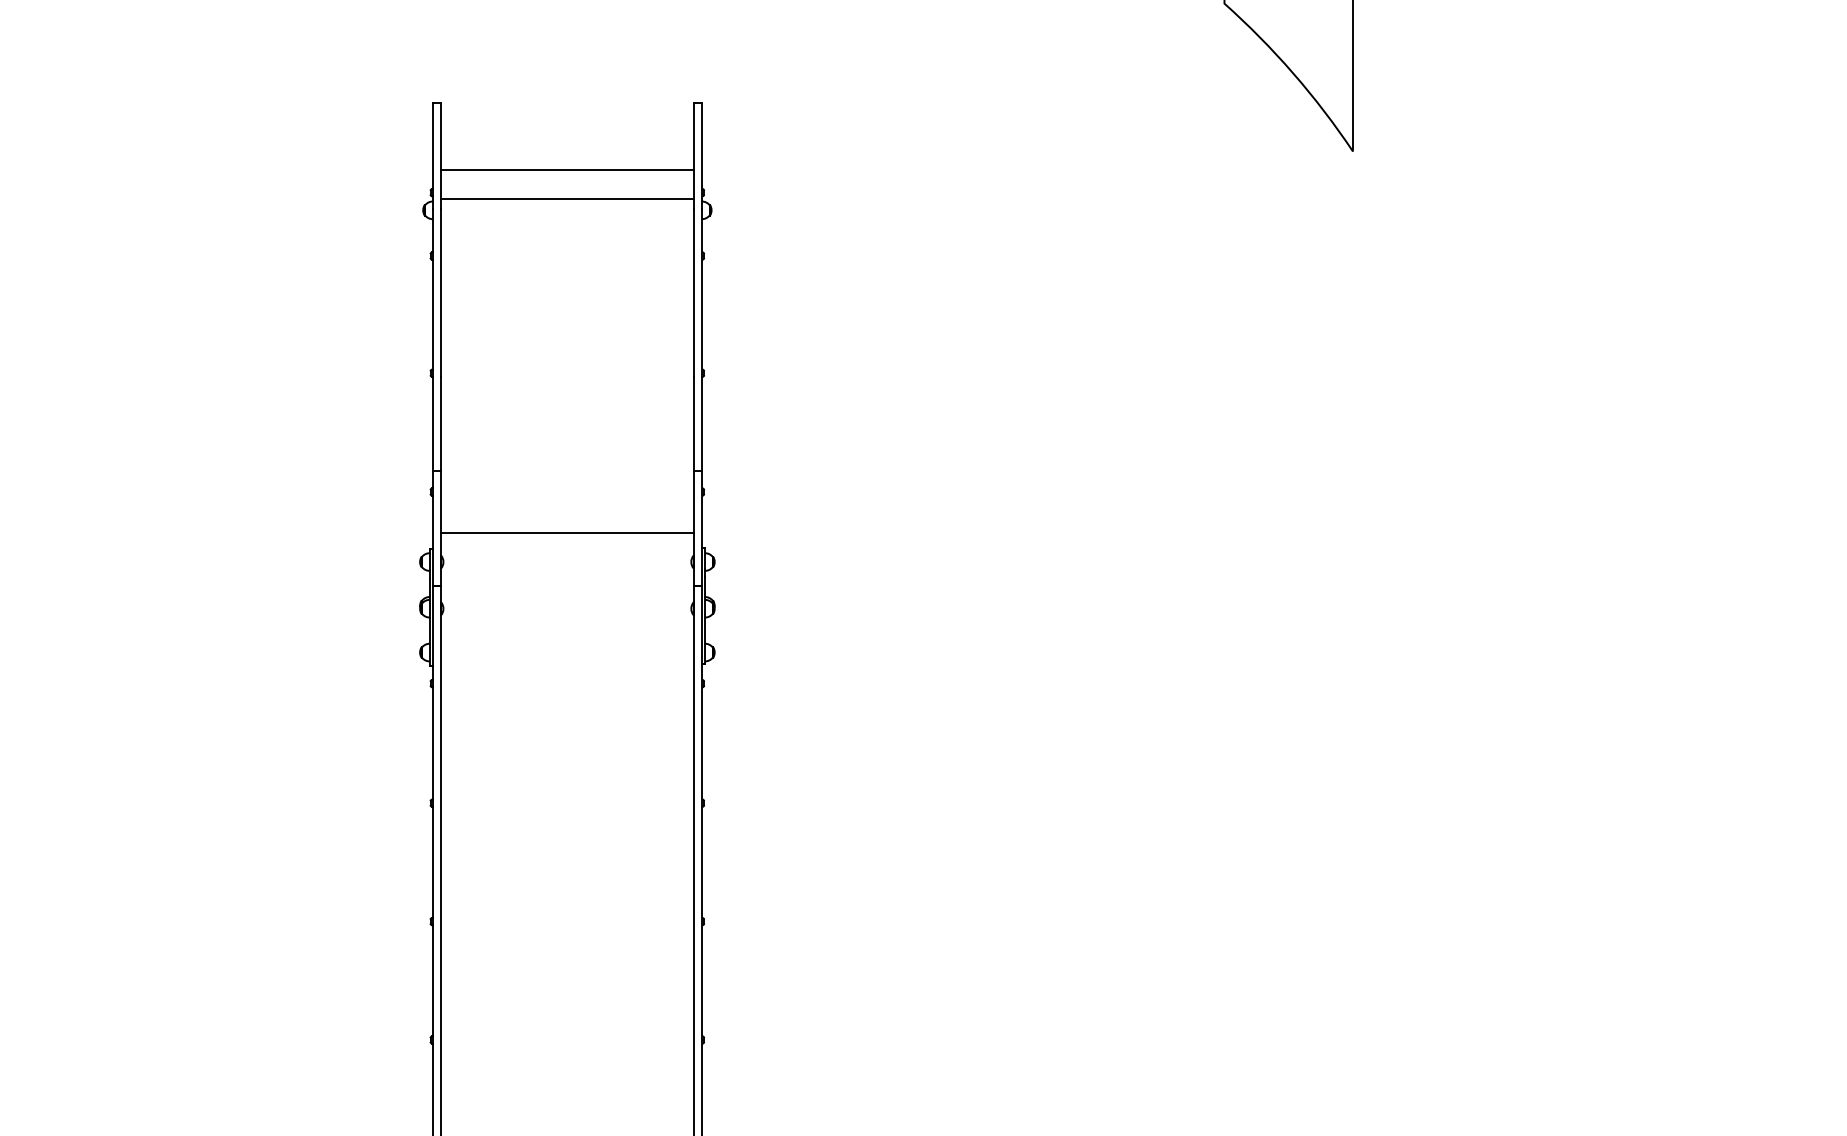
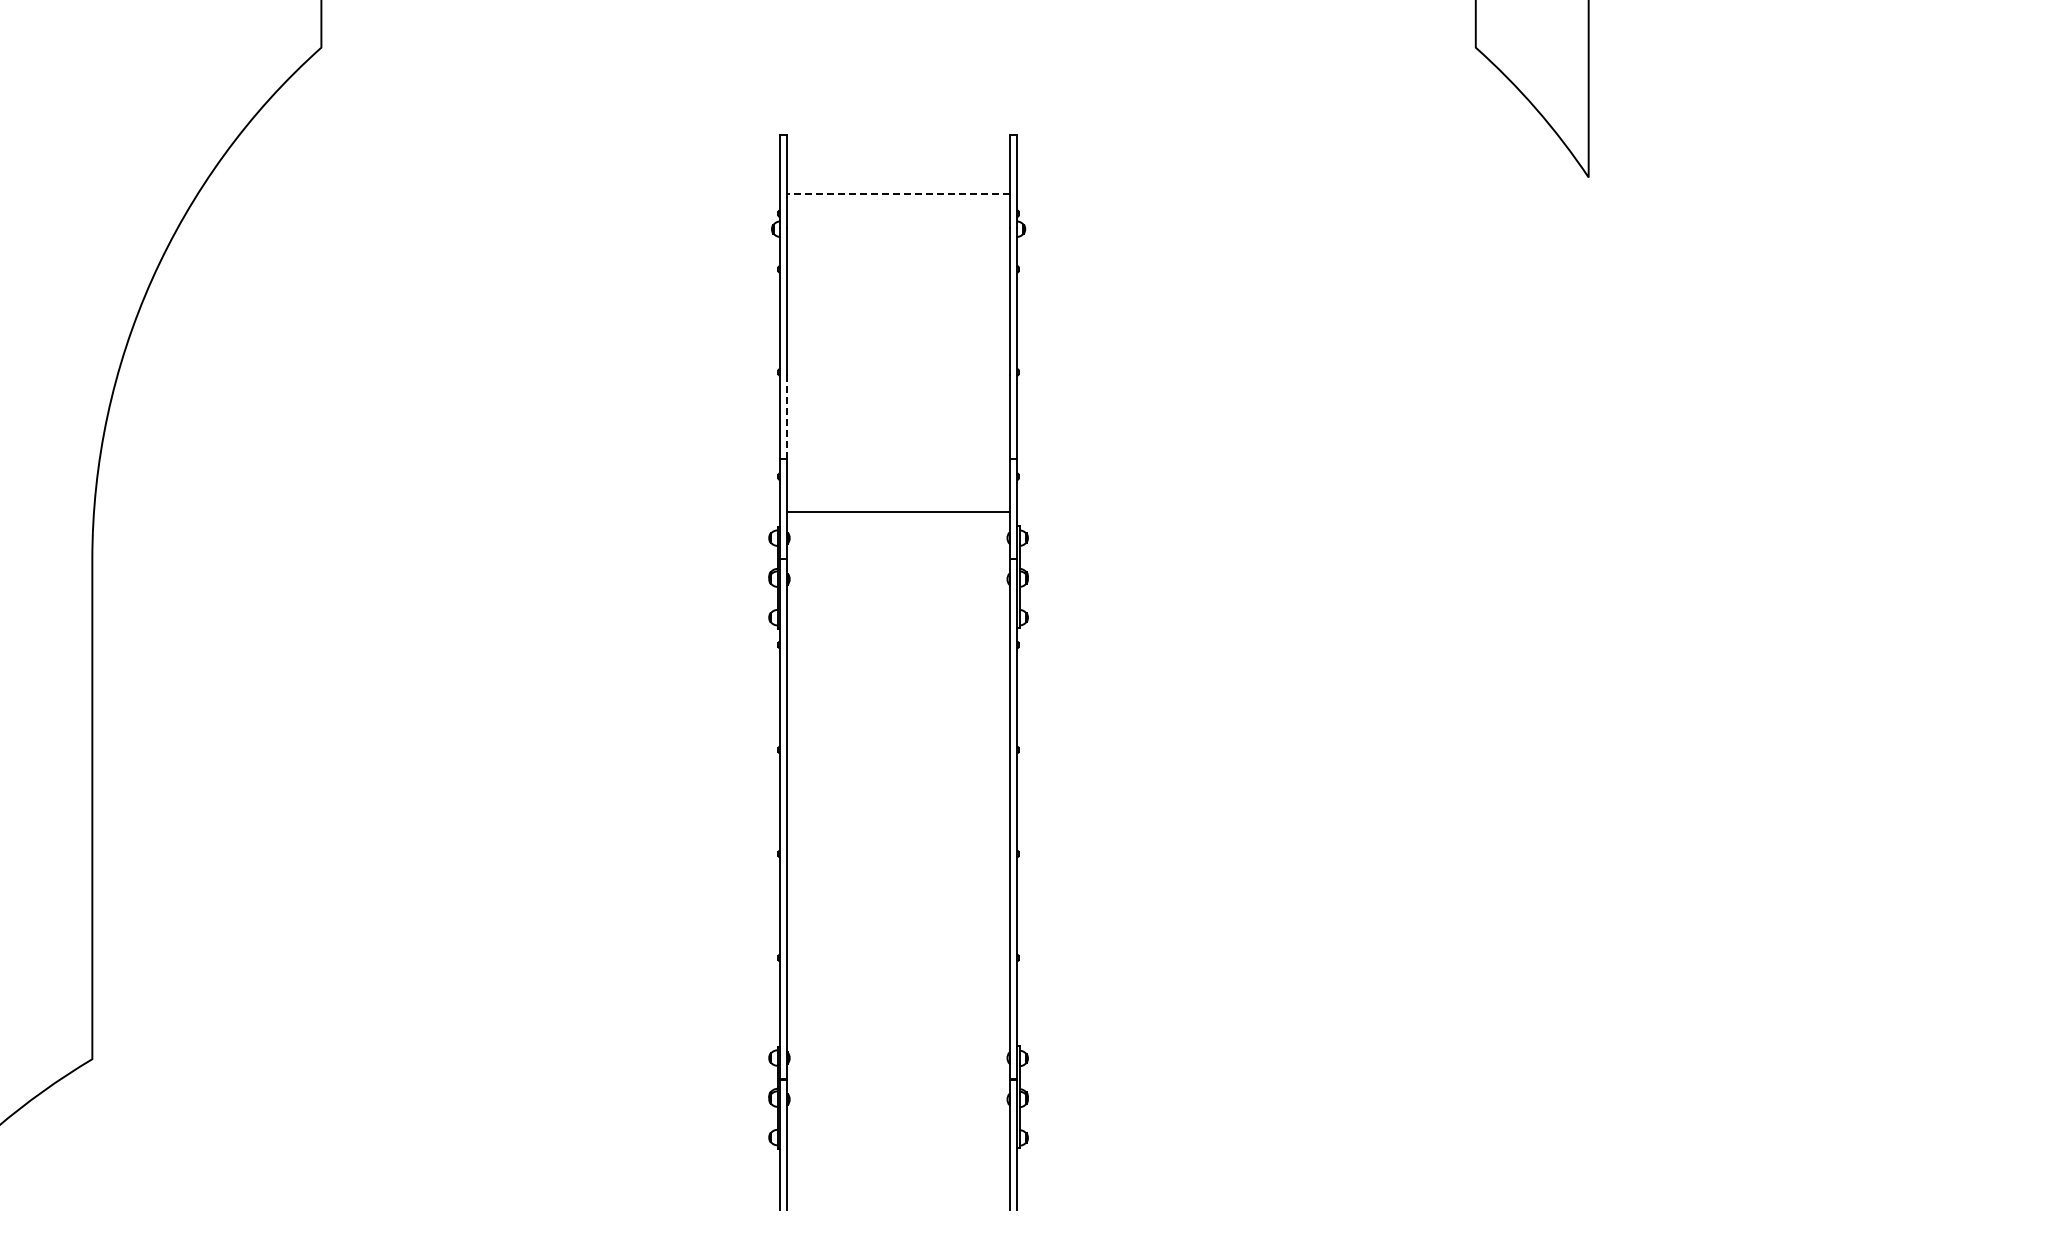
line: (567, 170) -> (898, 194), solid -> dashed
line: (567, 199) -> (898, 219), removed
line: (440, 424) -> (787, 417), solid -> dashed

